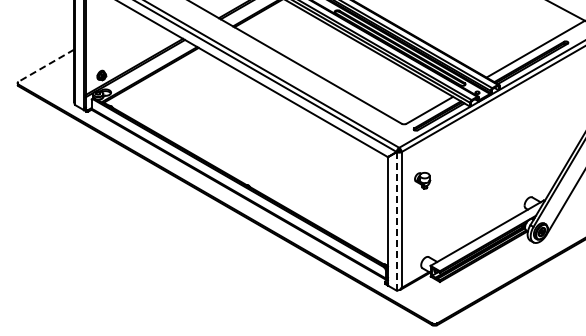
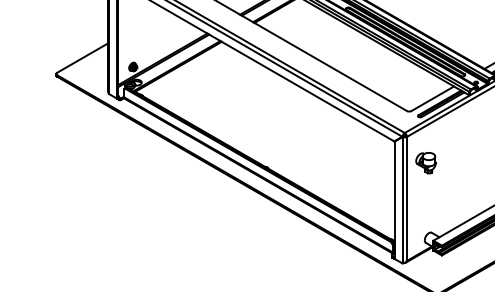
line: (45, 65) -> (81, 57), dashed -> solid
part: (422, 180) -> (426, 162), size x1.43
line: (396, 221) -> (402, 200), dashed -> solid

